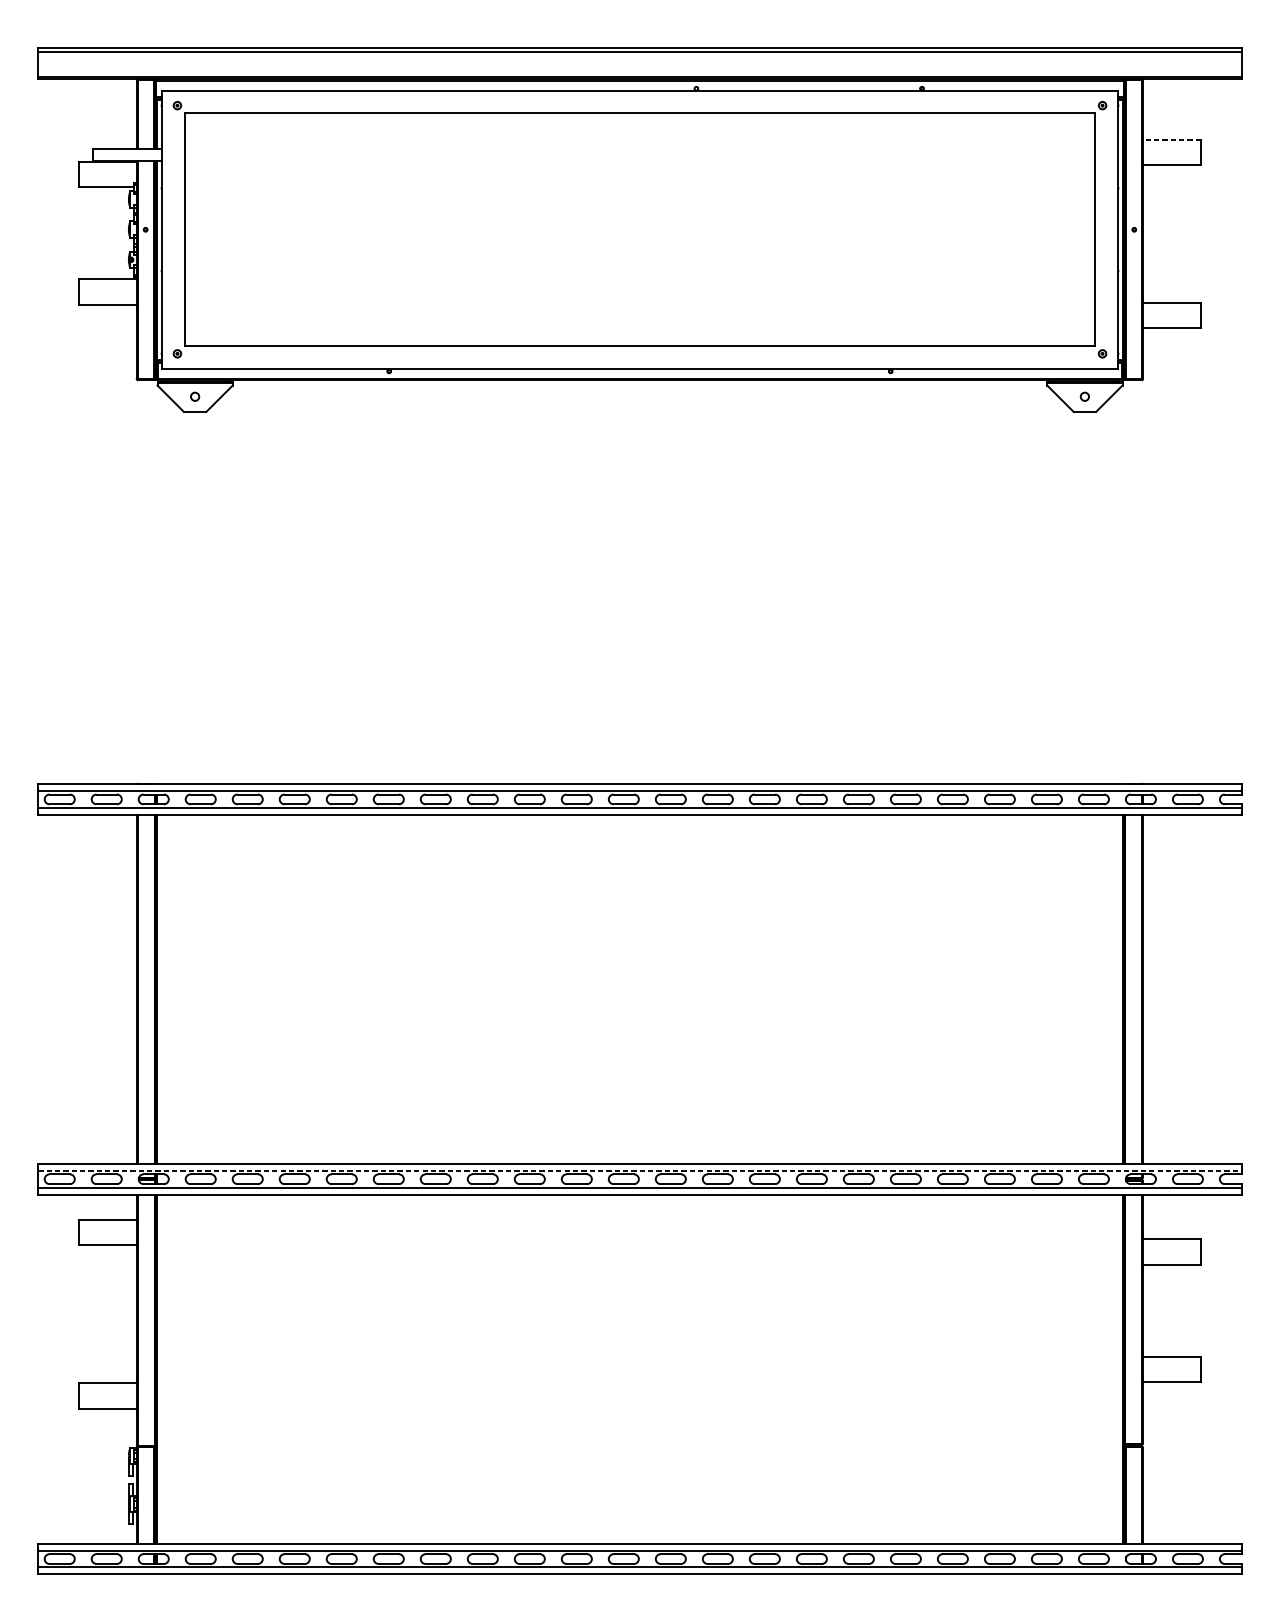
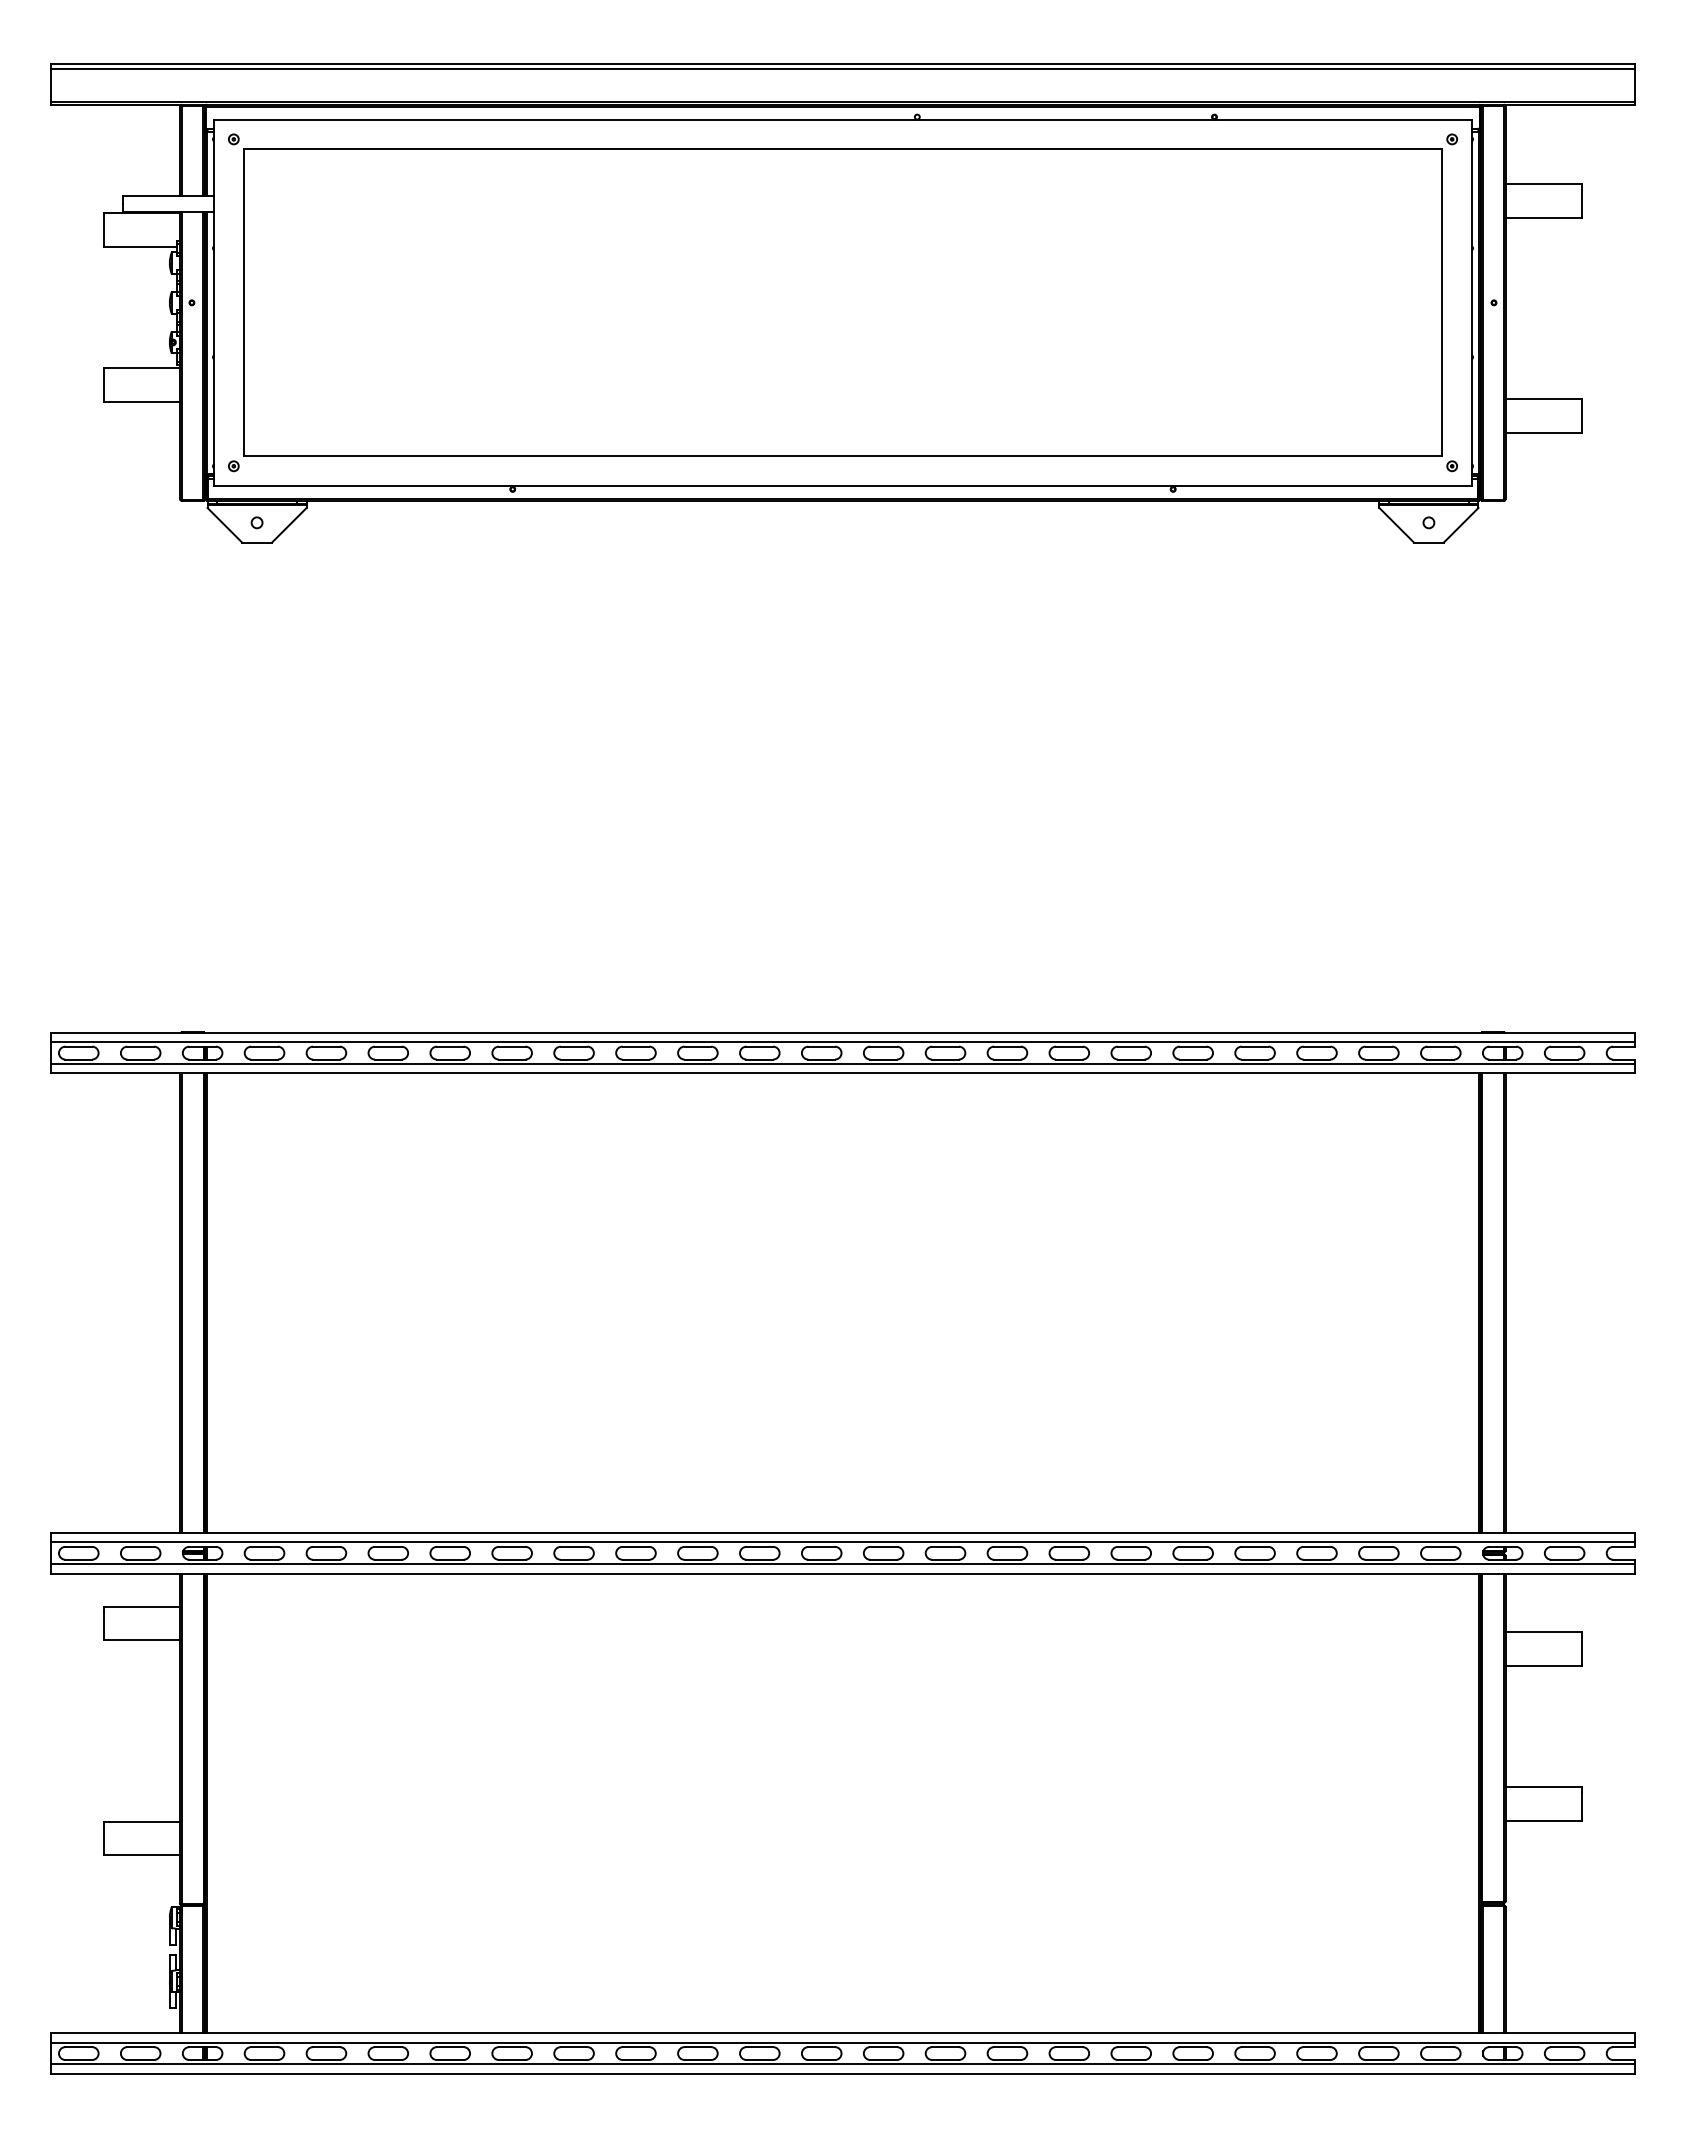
line: (1171, 139) -> (1543, 184), dashed -> solid
line: (640, 1171) -> (843, 1542), dashed -> solid

